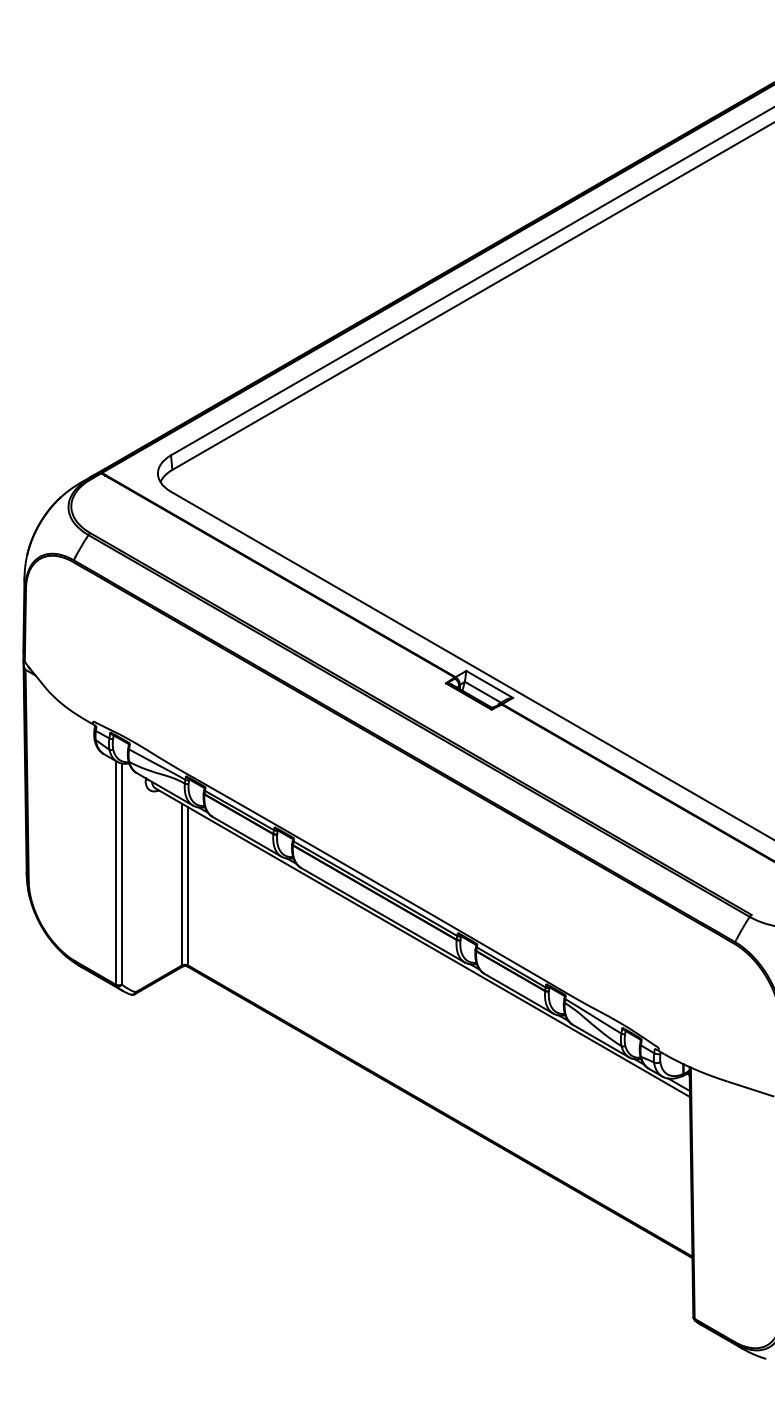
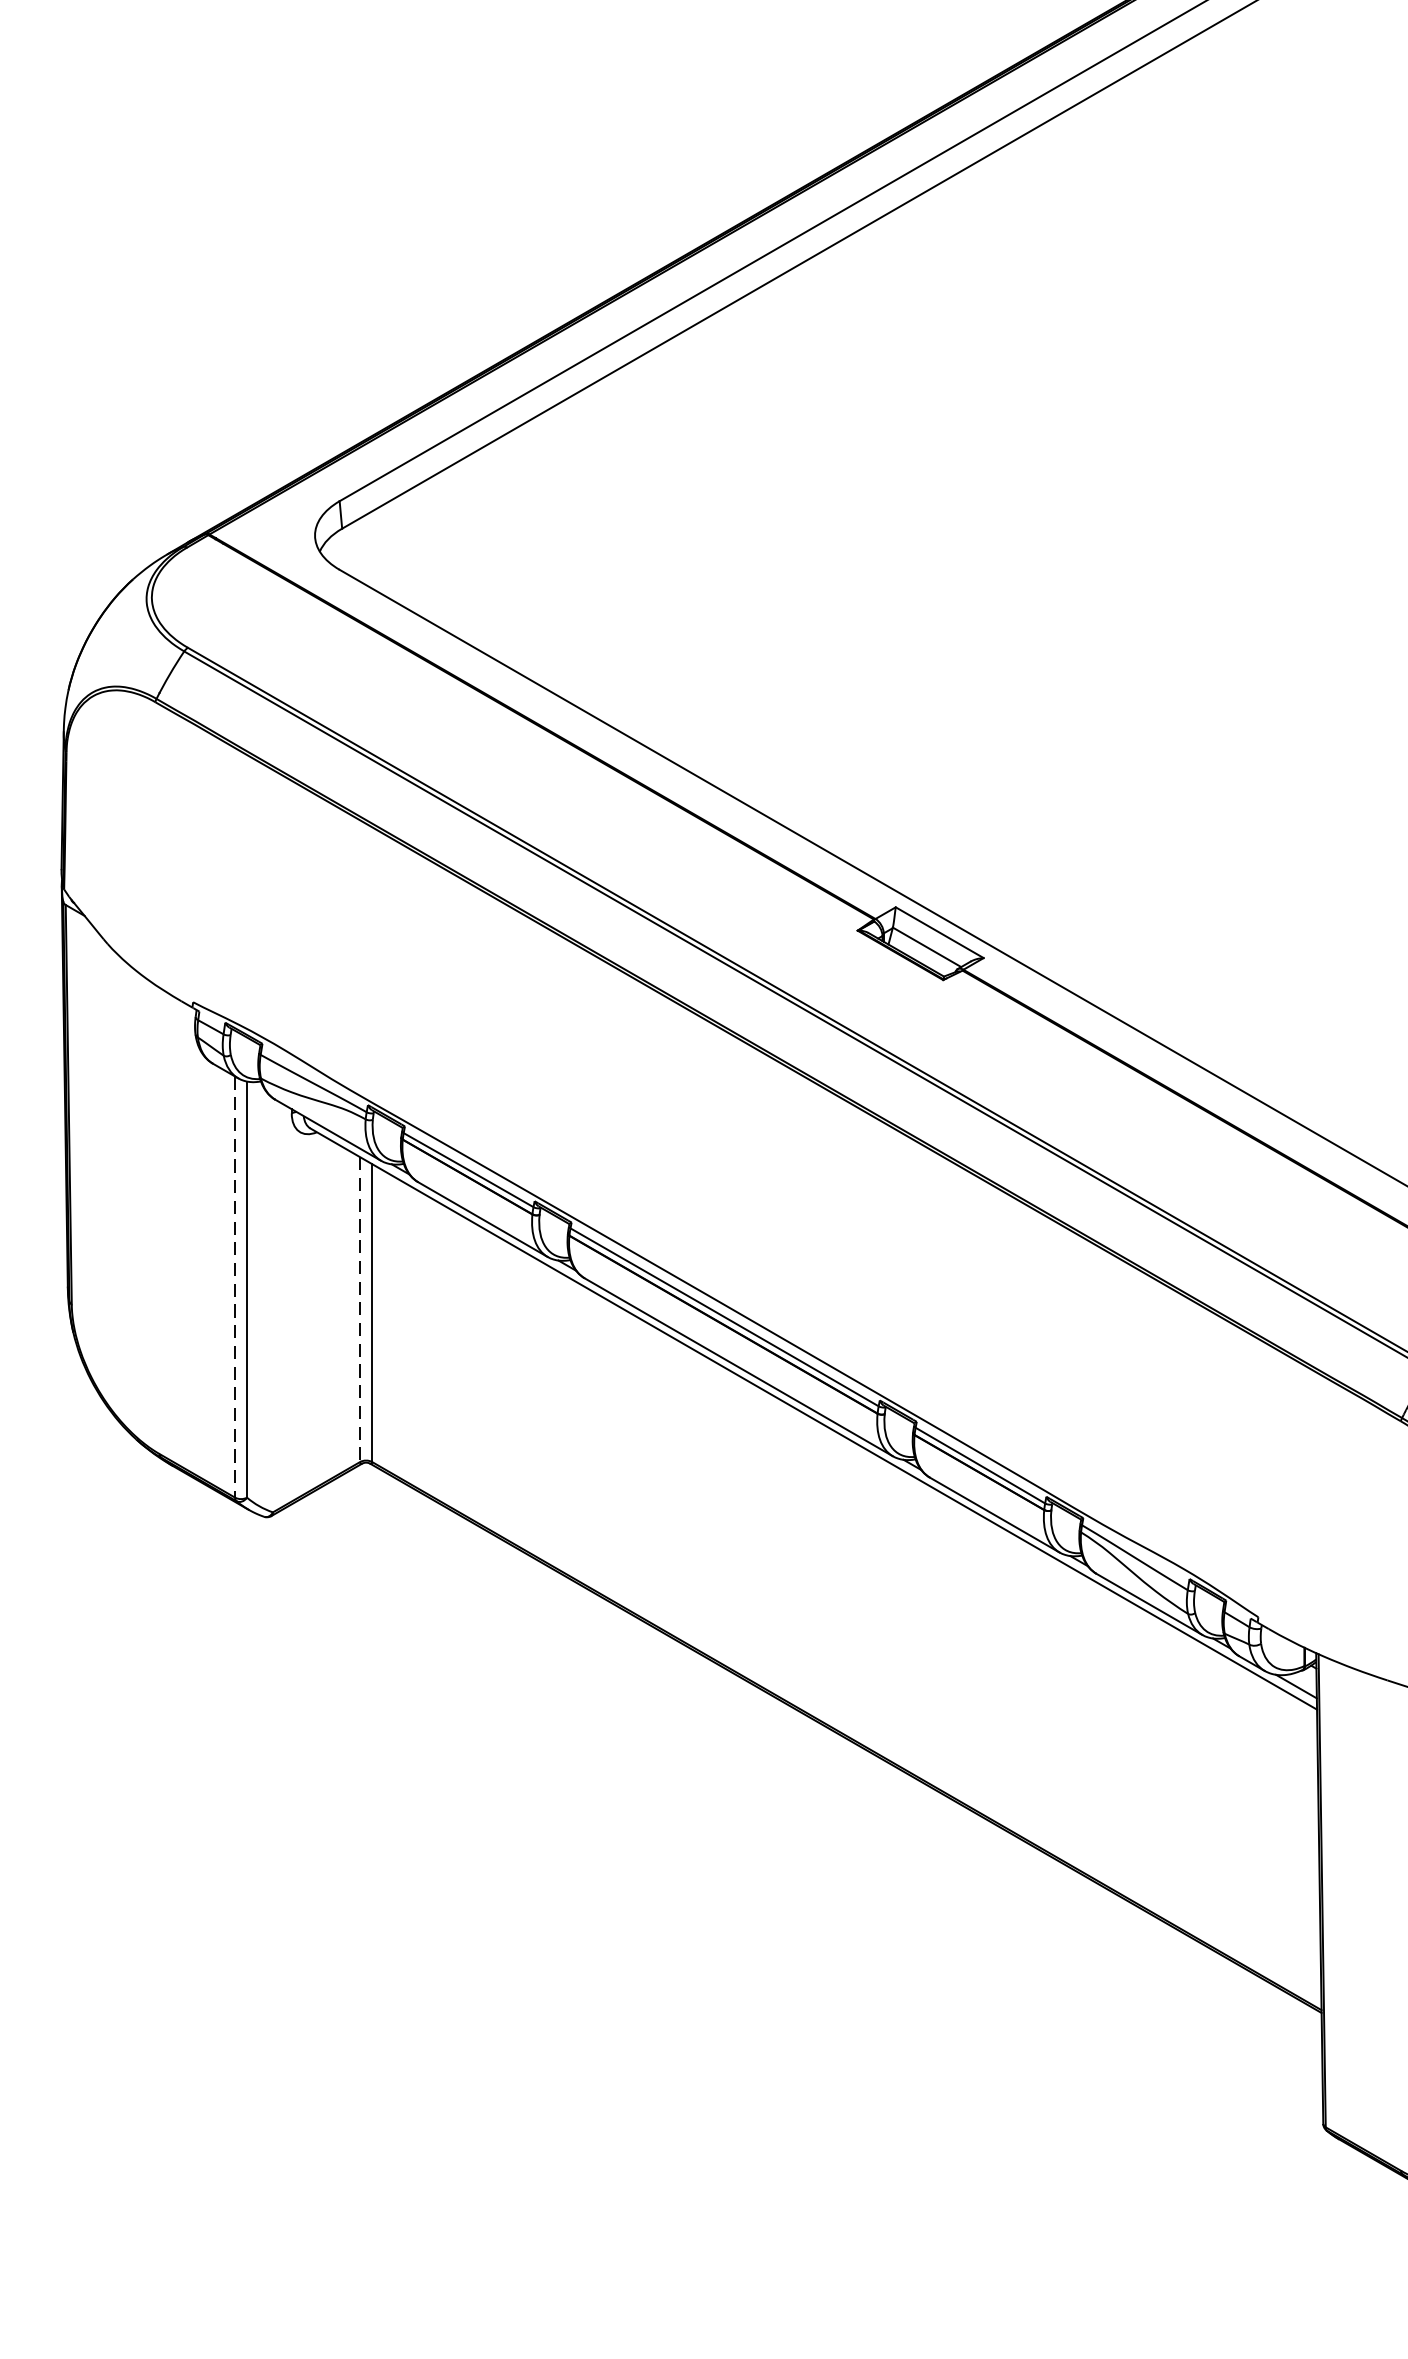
line: (115, 872) -> (235, 1286), solid -> dashed
line: (181, 884) -> (359, 1309), solid -> dashed

